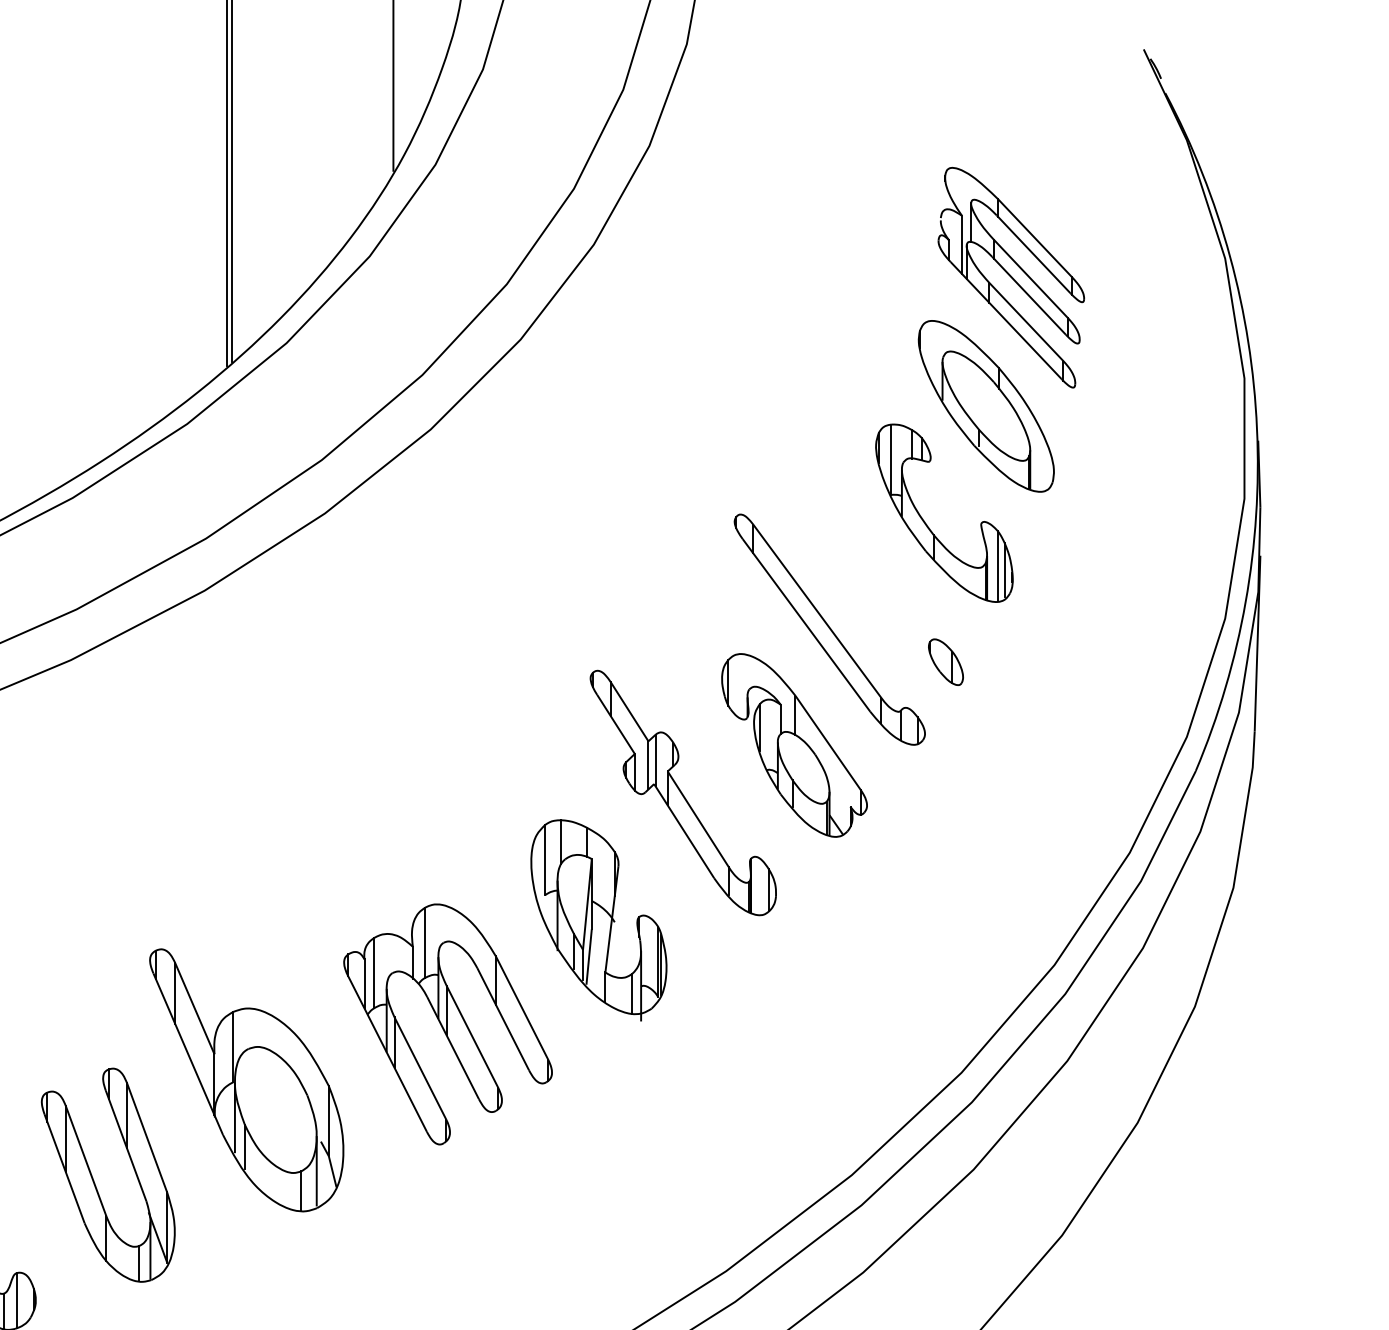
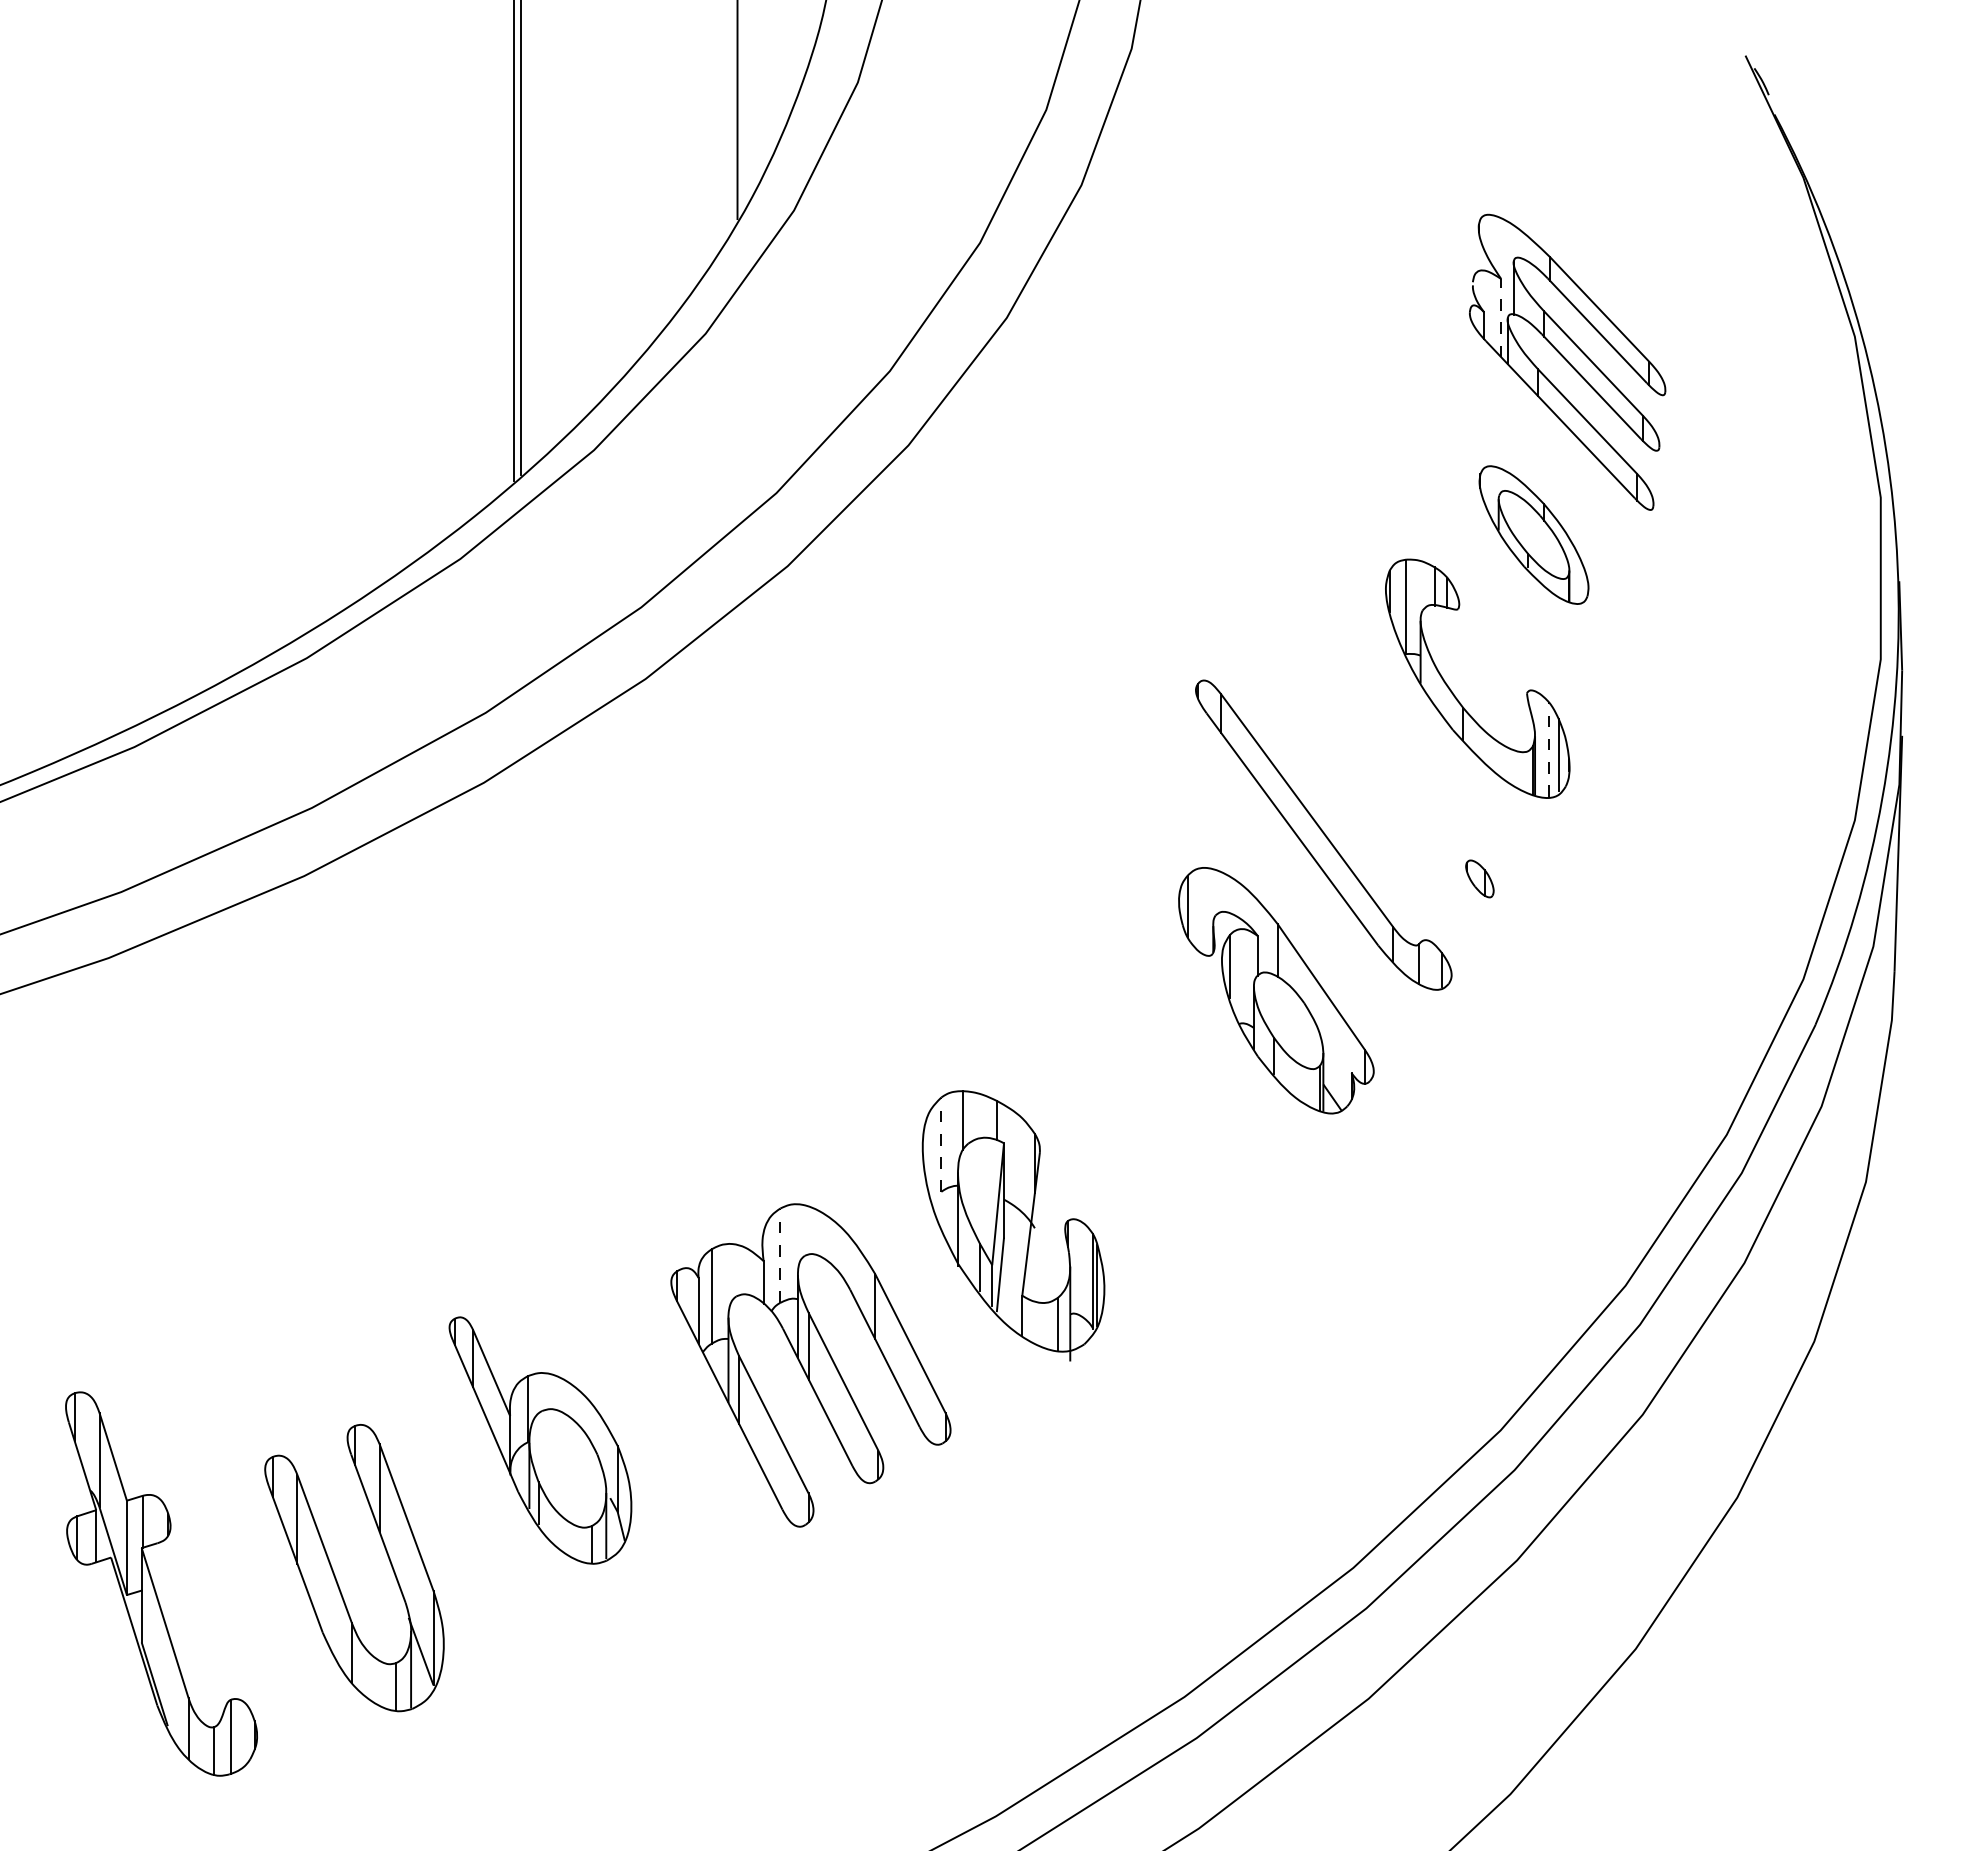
line: (962, 244) -> (1501, 317), solid -> dashed
part: (985, 405) -> (1533, 534), size x0.6
line: (997, 565) -> (1549, 748), solid -> dashed
part: (945, 661) -> (1479, 878), size x0.6
part: (682, 792) -> (1126, 1054), removed
line: (545, 859) -> (941, 1144), solid -> dashed
line: (425, 942) -> (780, 1255), solid -> dashed
part: (246, 1080) -> (540, 1440), size x0.7

